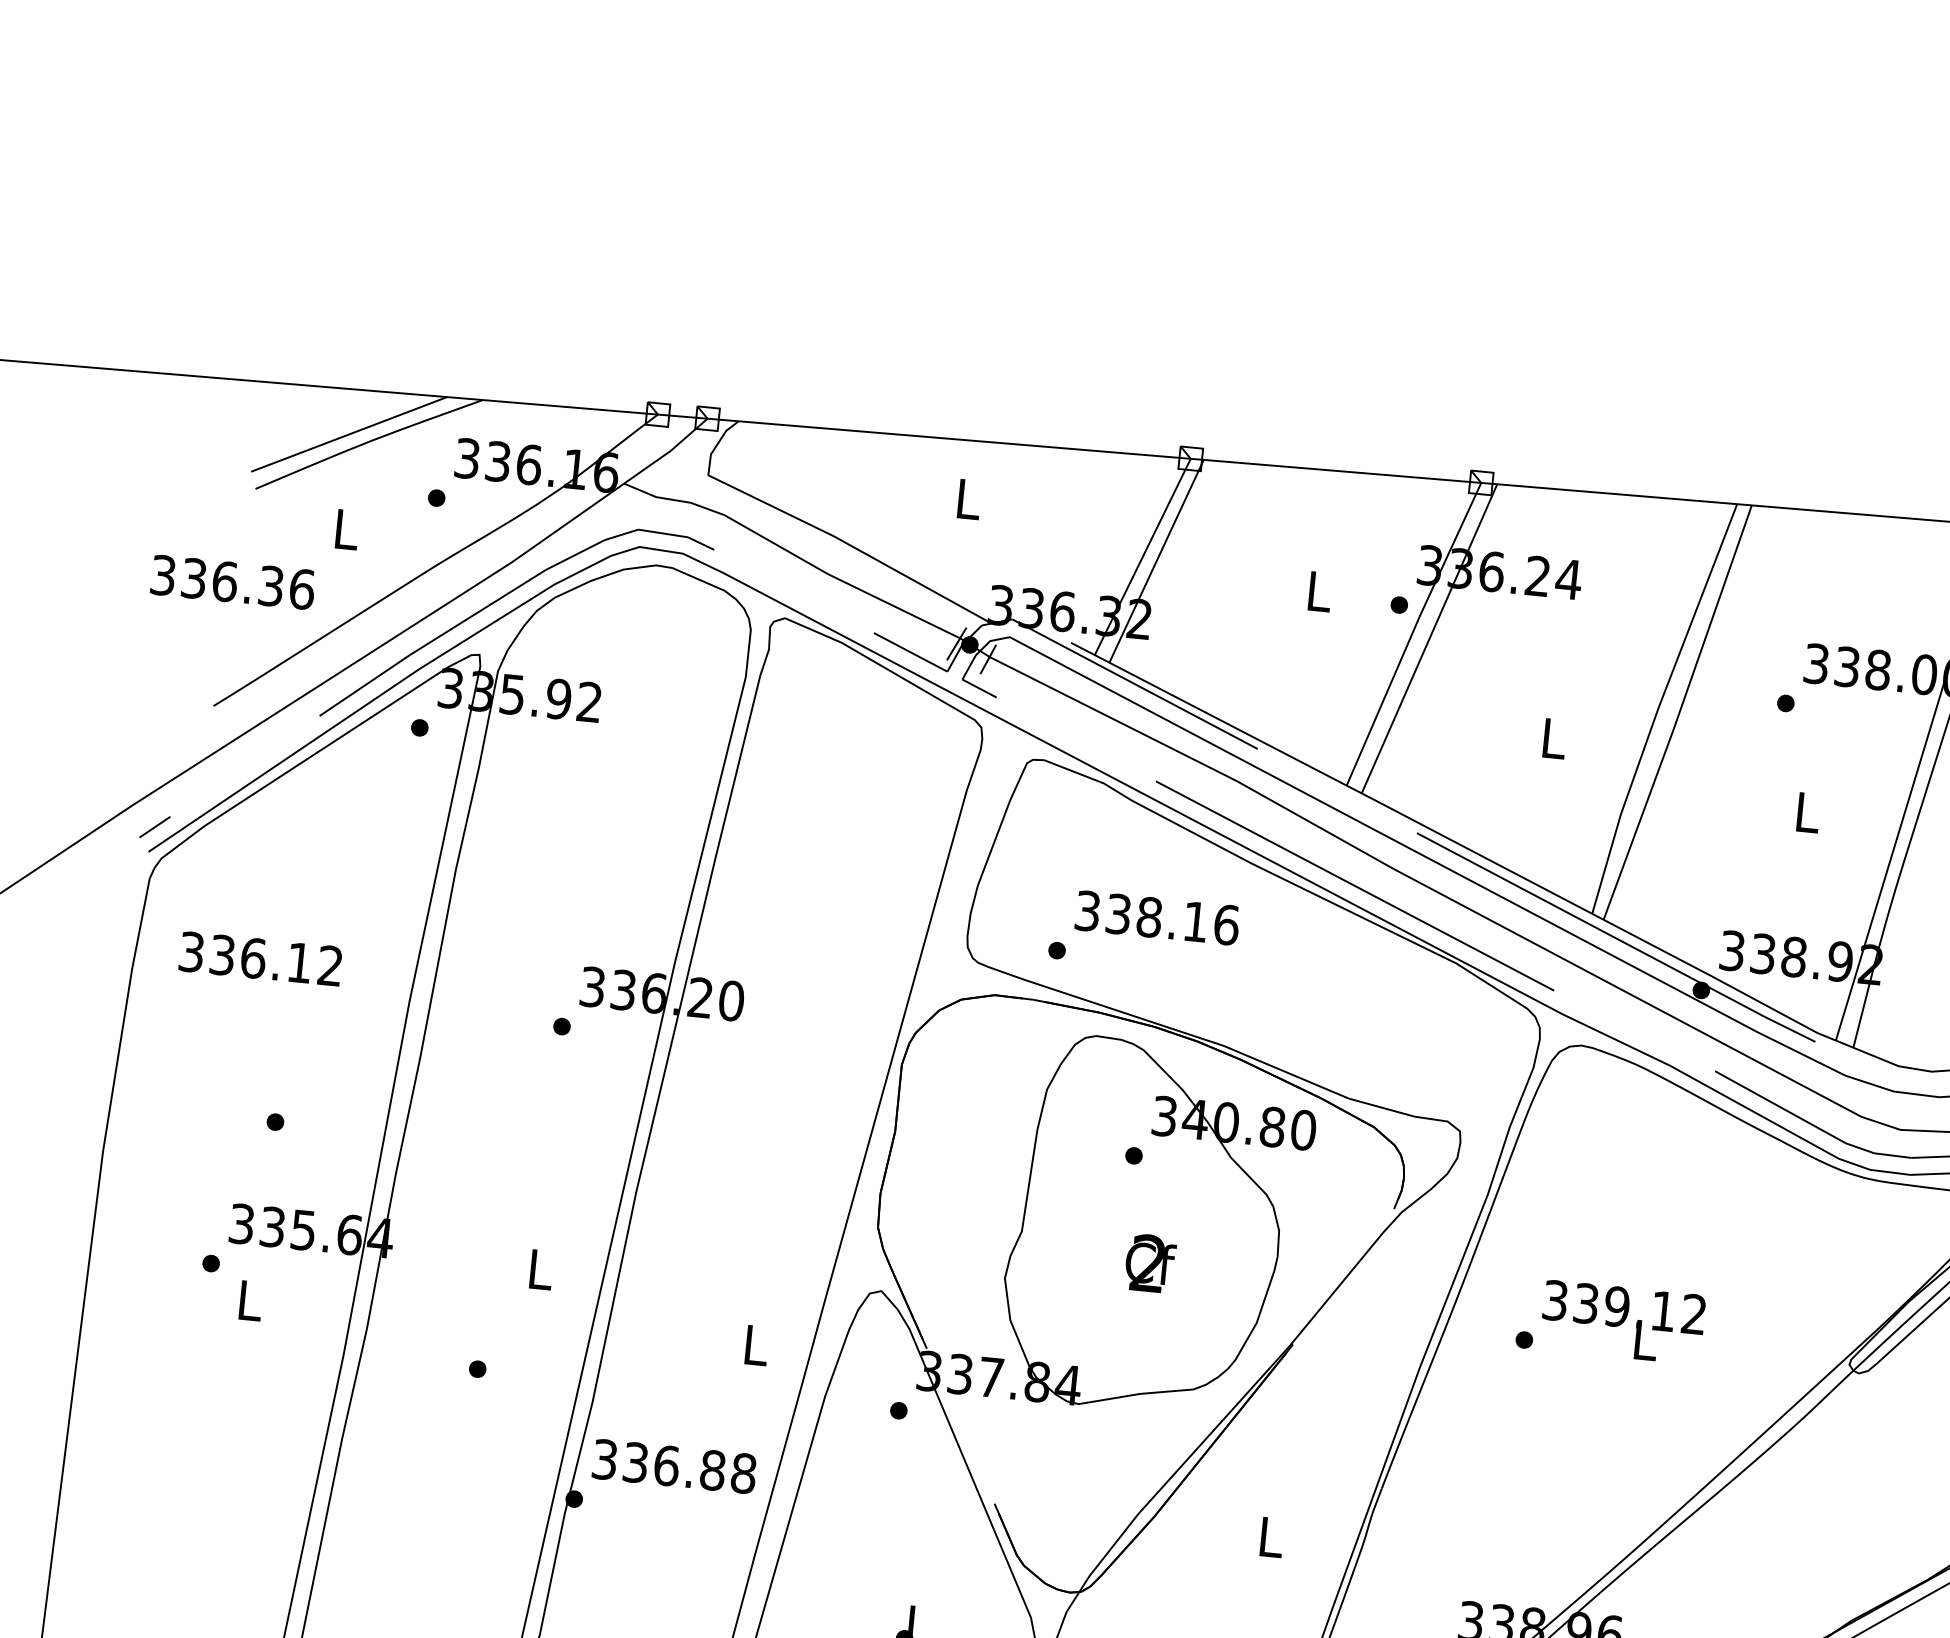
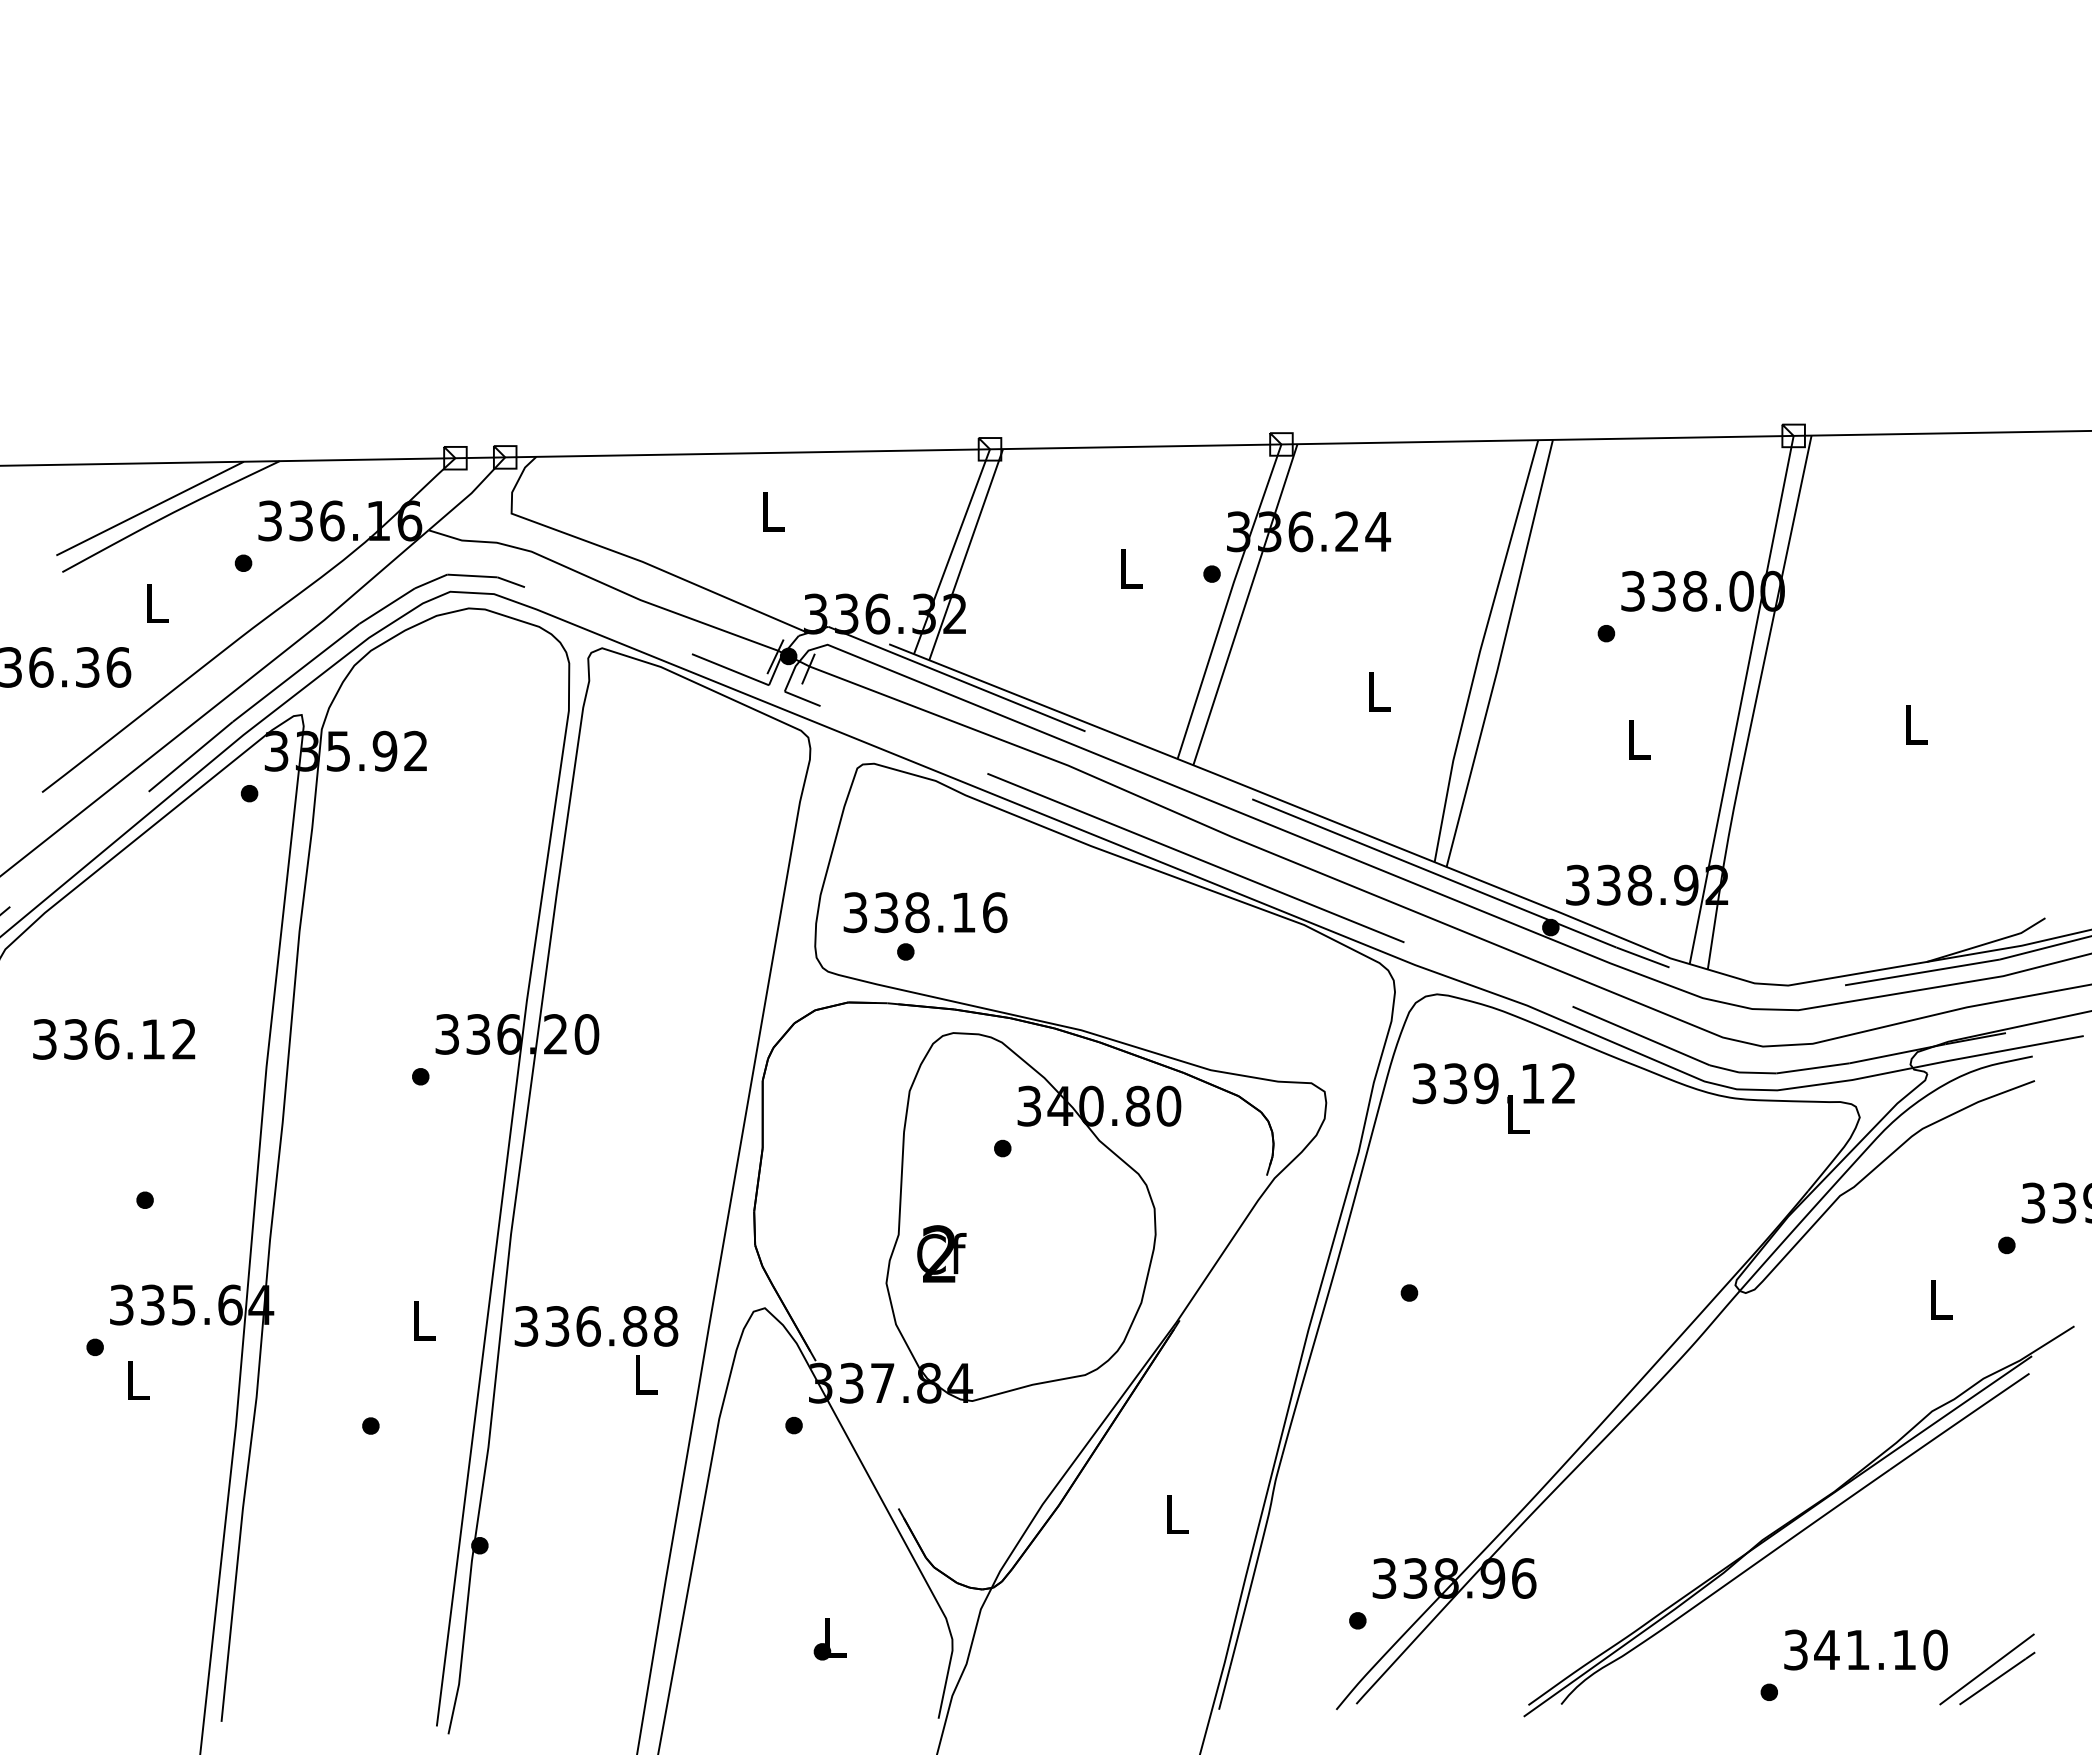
text: (1157, 917) -> (925, 912), moved
text: (1150, 1262) -> (941, 1253), moved
text: (1622, 1322) -> (1493, 1098), moved
text: (674, 1466) -> (596, 1326), moved

